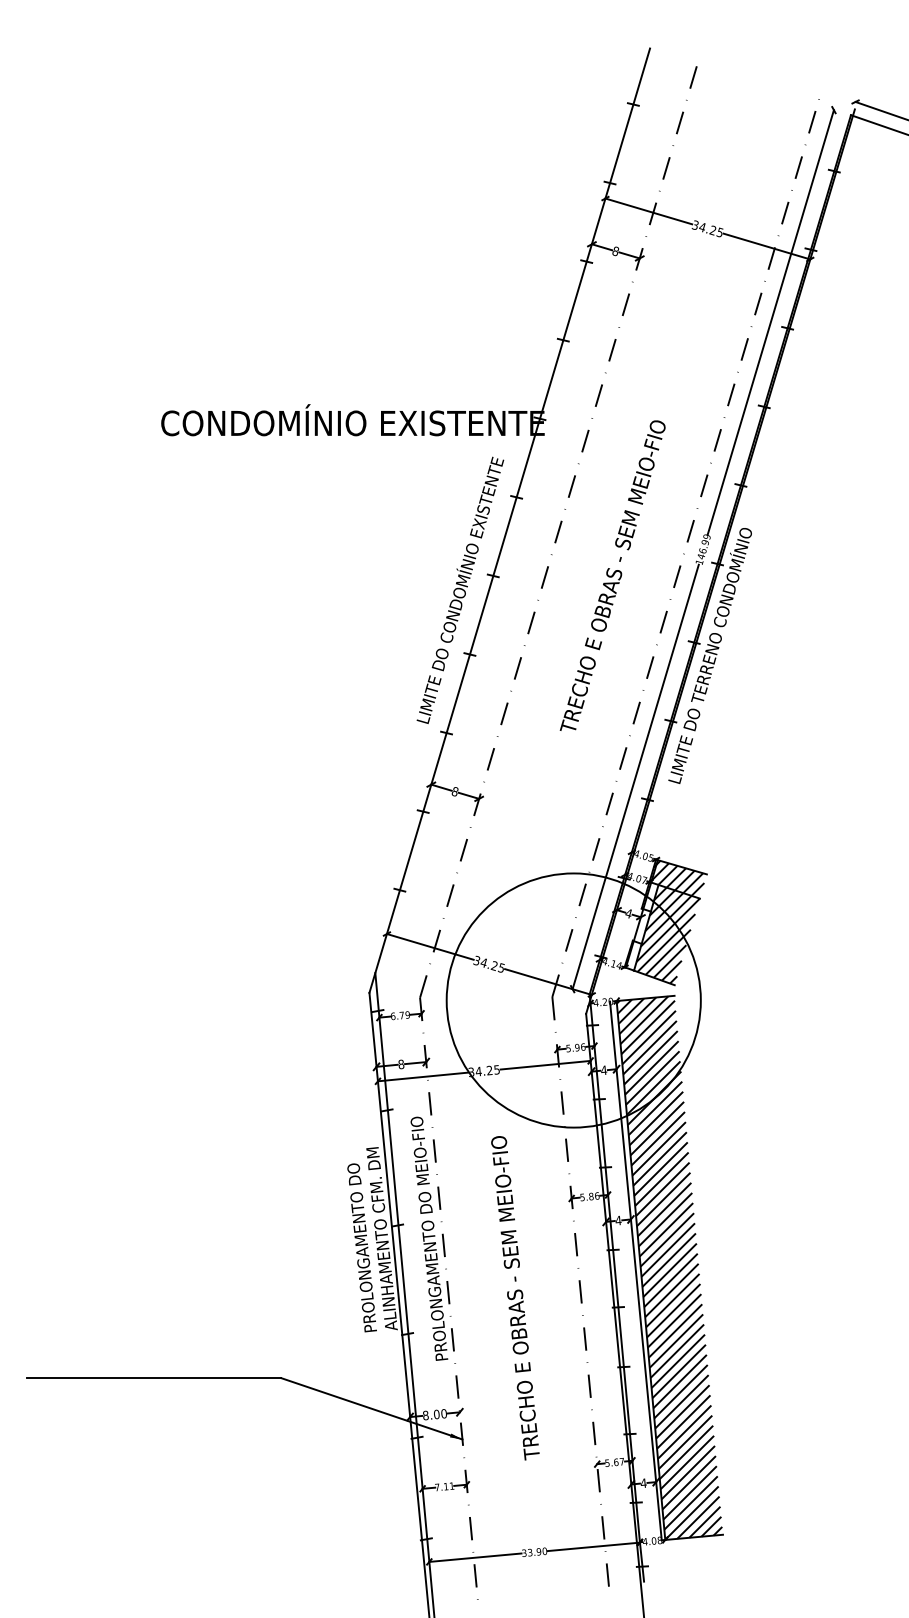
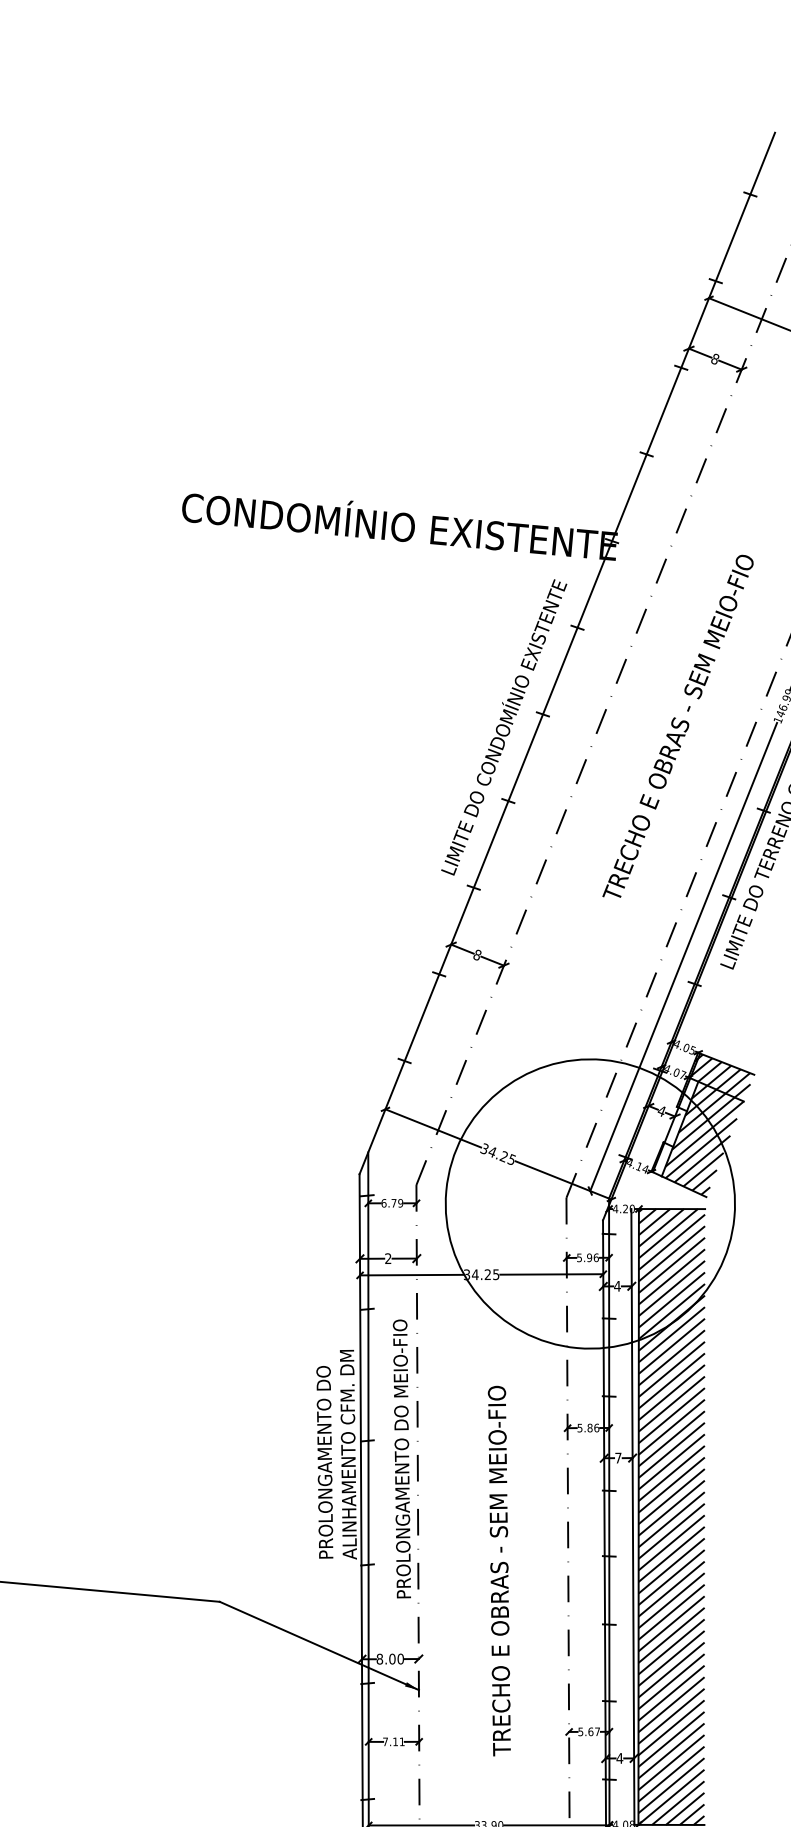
text: (401, 1064) -> (388, 1258), 8 -> 2
text: (618, 1220) -> (618, 1457), 4 -> 7
text: (515, 1298) -> (499, 1571), moved

